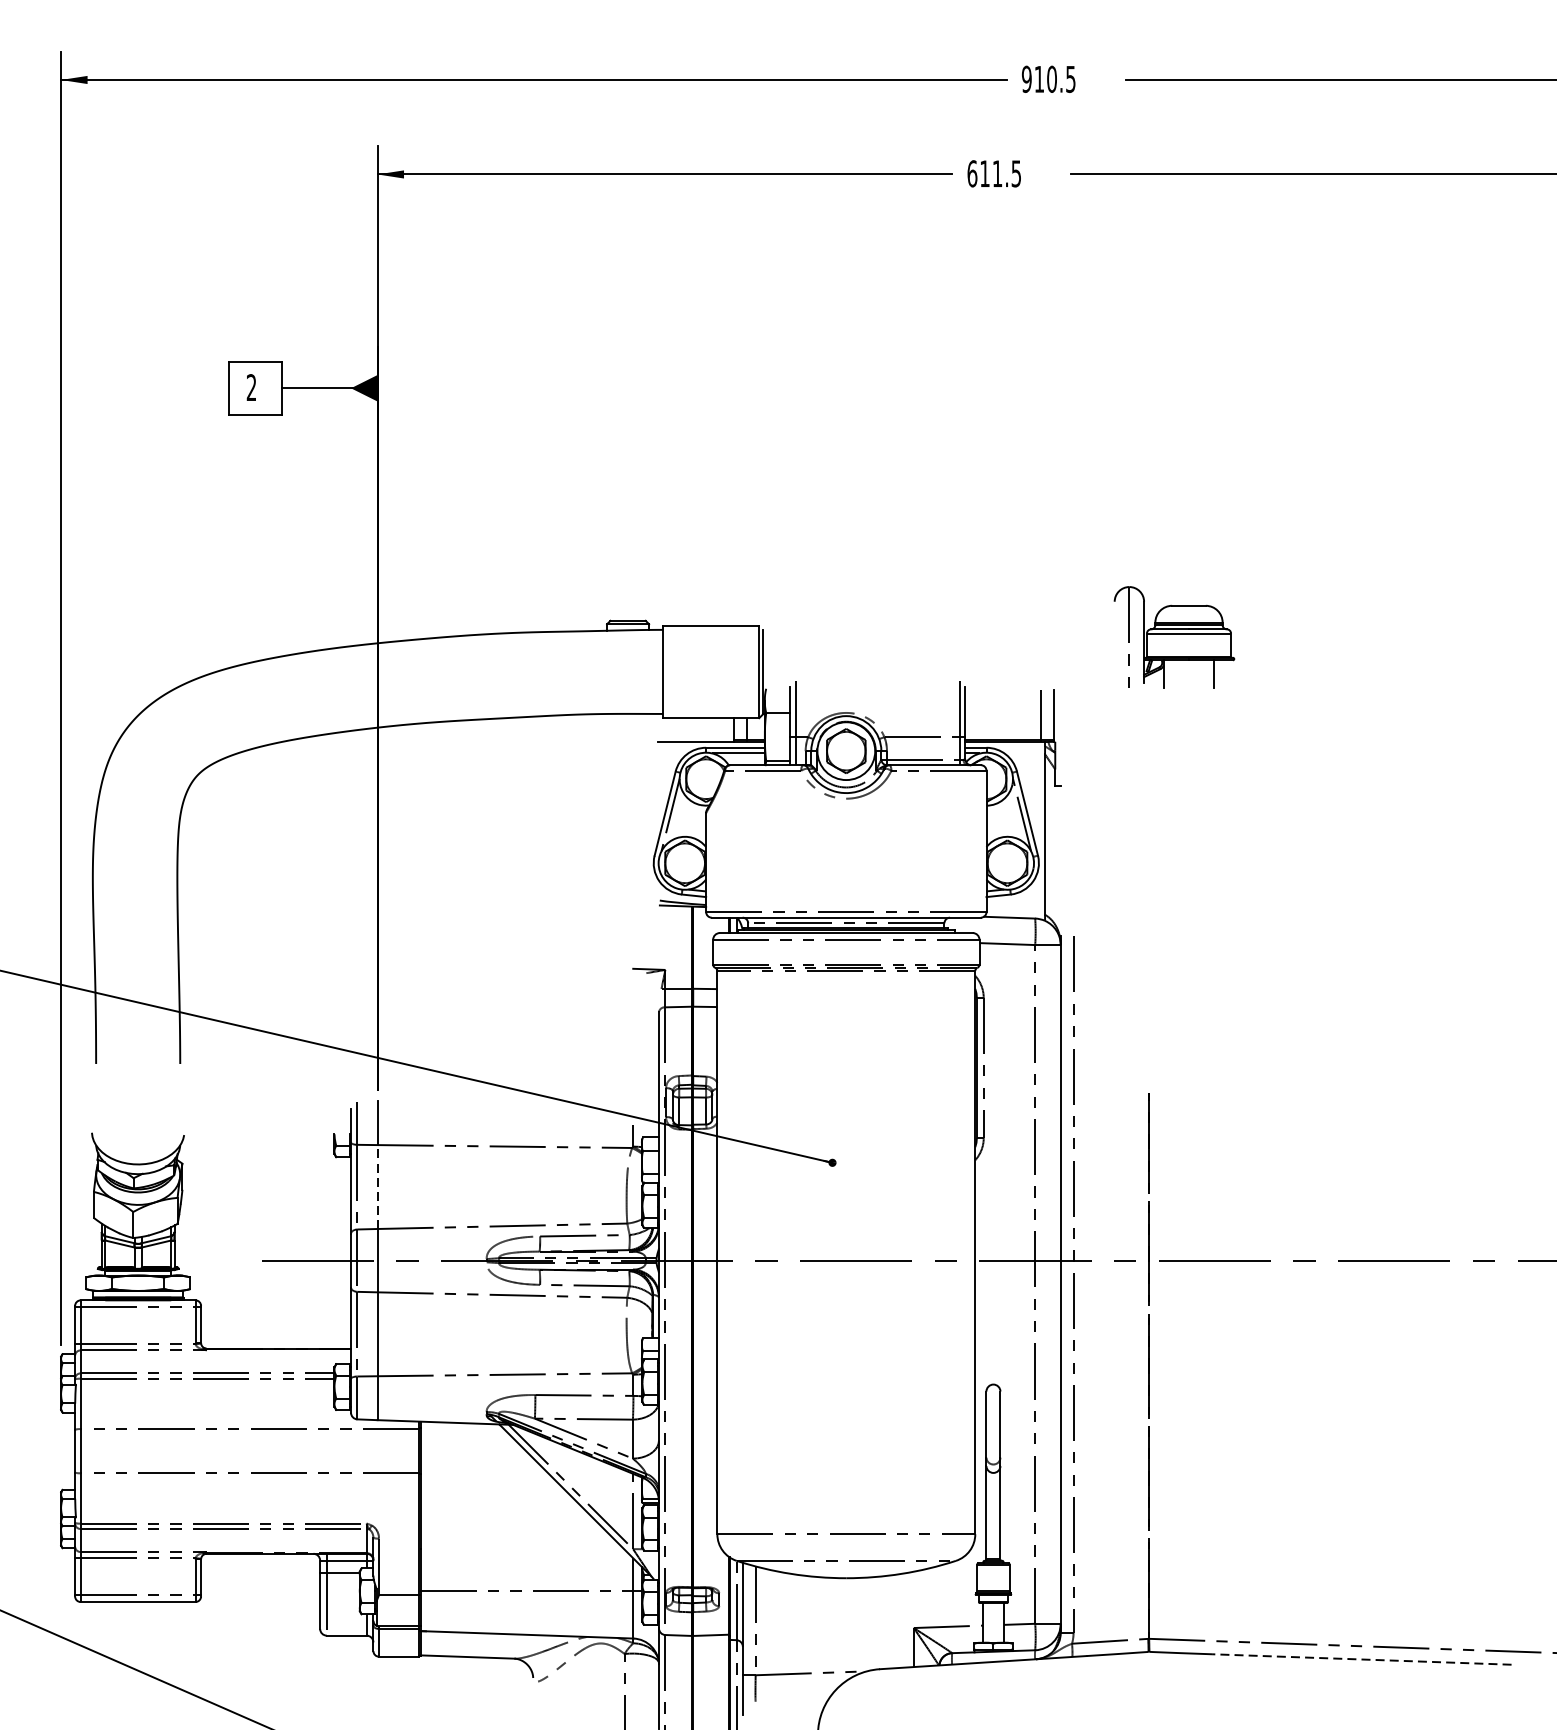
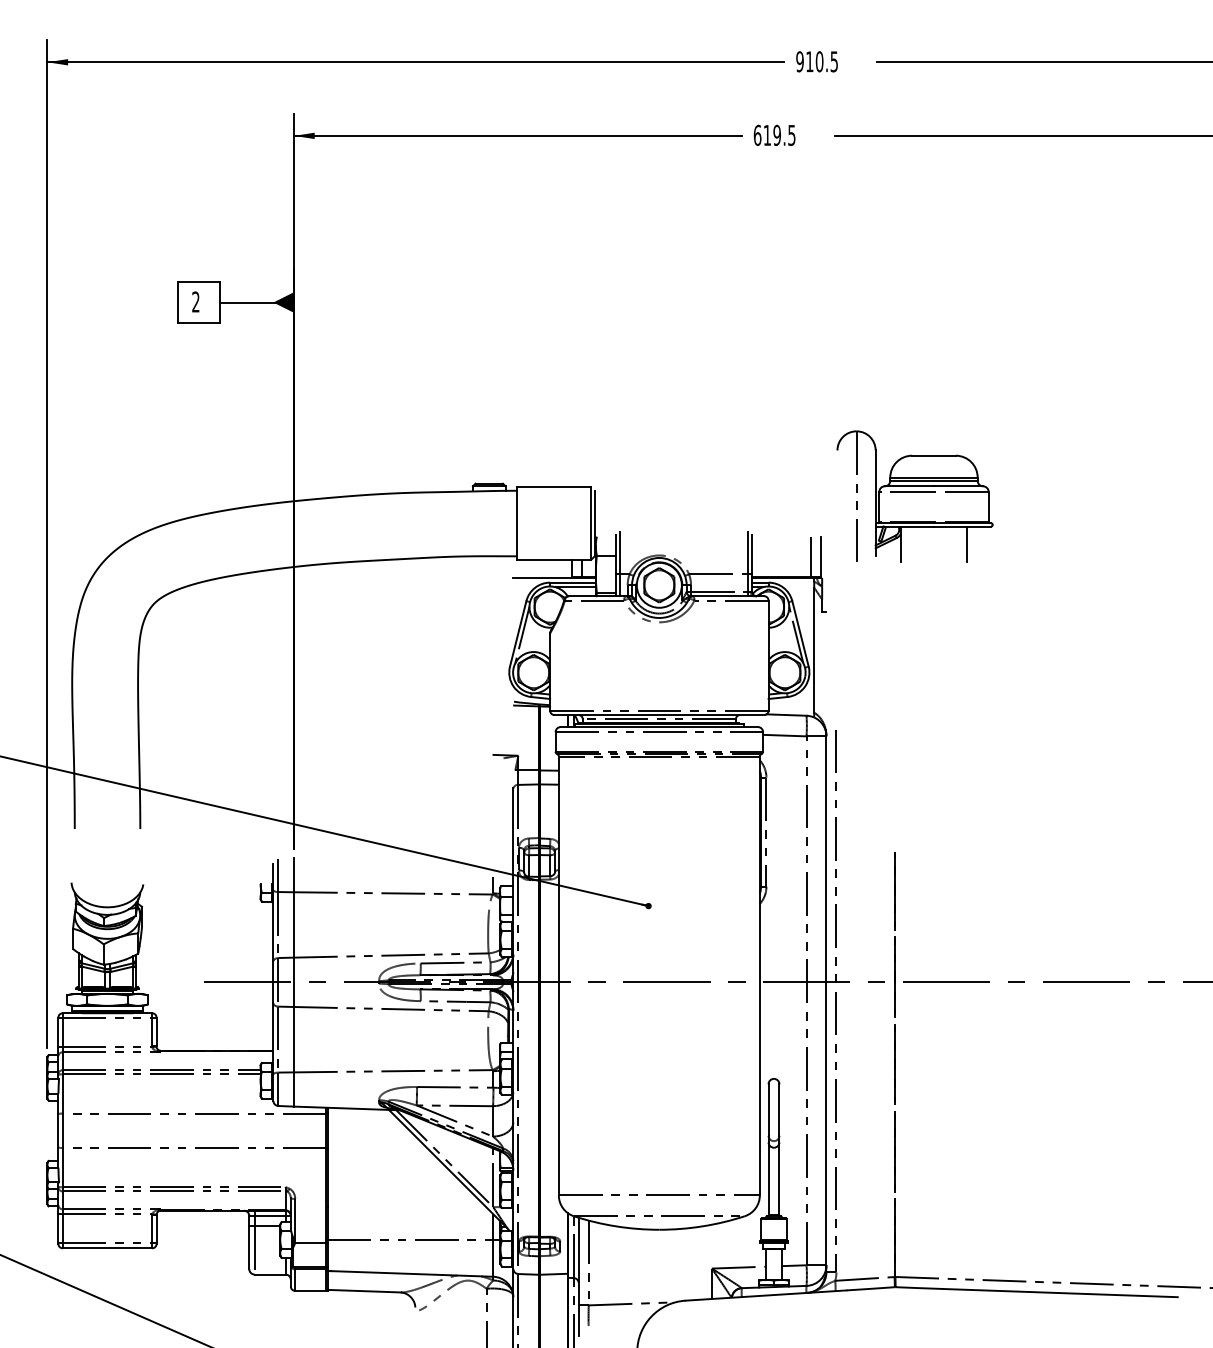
text: (996, 173) -> (776, 135), 611.5 -> 619.5
part: (1173, 637) -> (914, 496), size x1.67
line: (378, 1186) -> (294, 924), dashed -> solid
line: (1362, 1660) -> (1061, 1293), dashed -> solid

